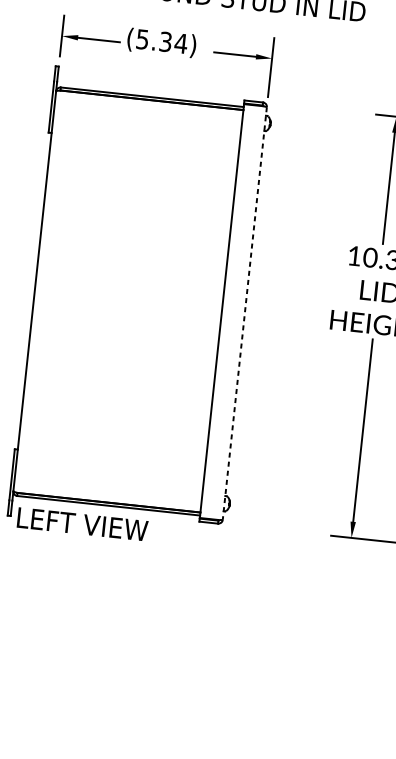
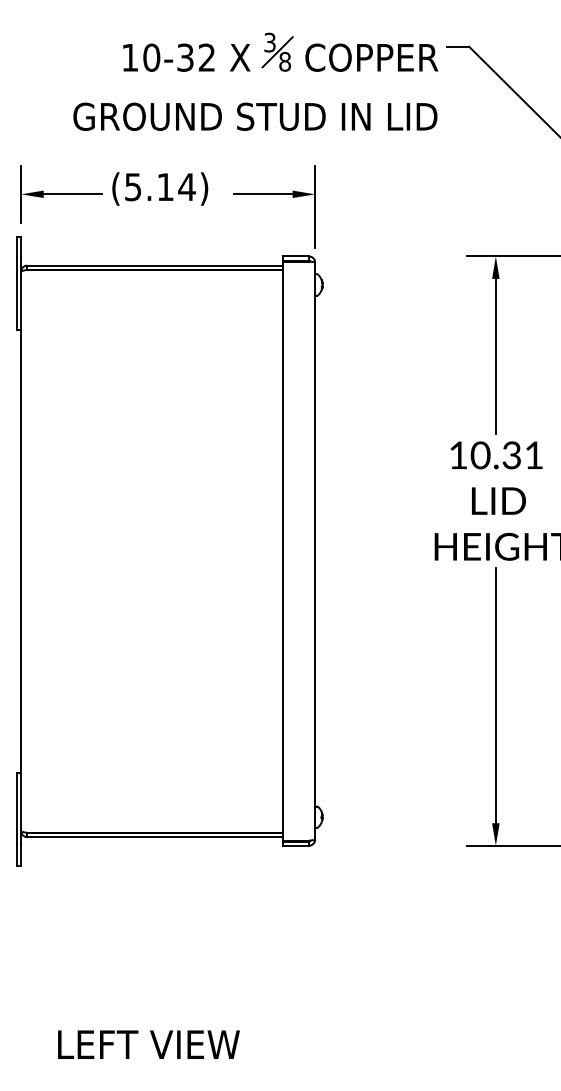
text: (165, 42) -> (165, 187), (5.34) -> (5.14)
line: (245, 313) -> (315, 551), dashed -> solid
text: (82, 524) -> (148, 1044), moved

